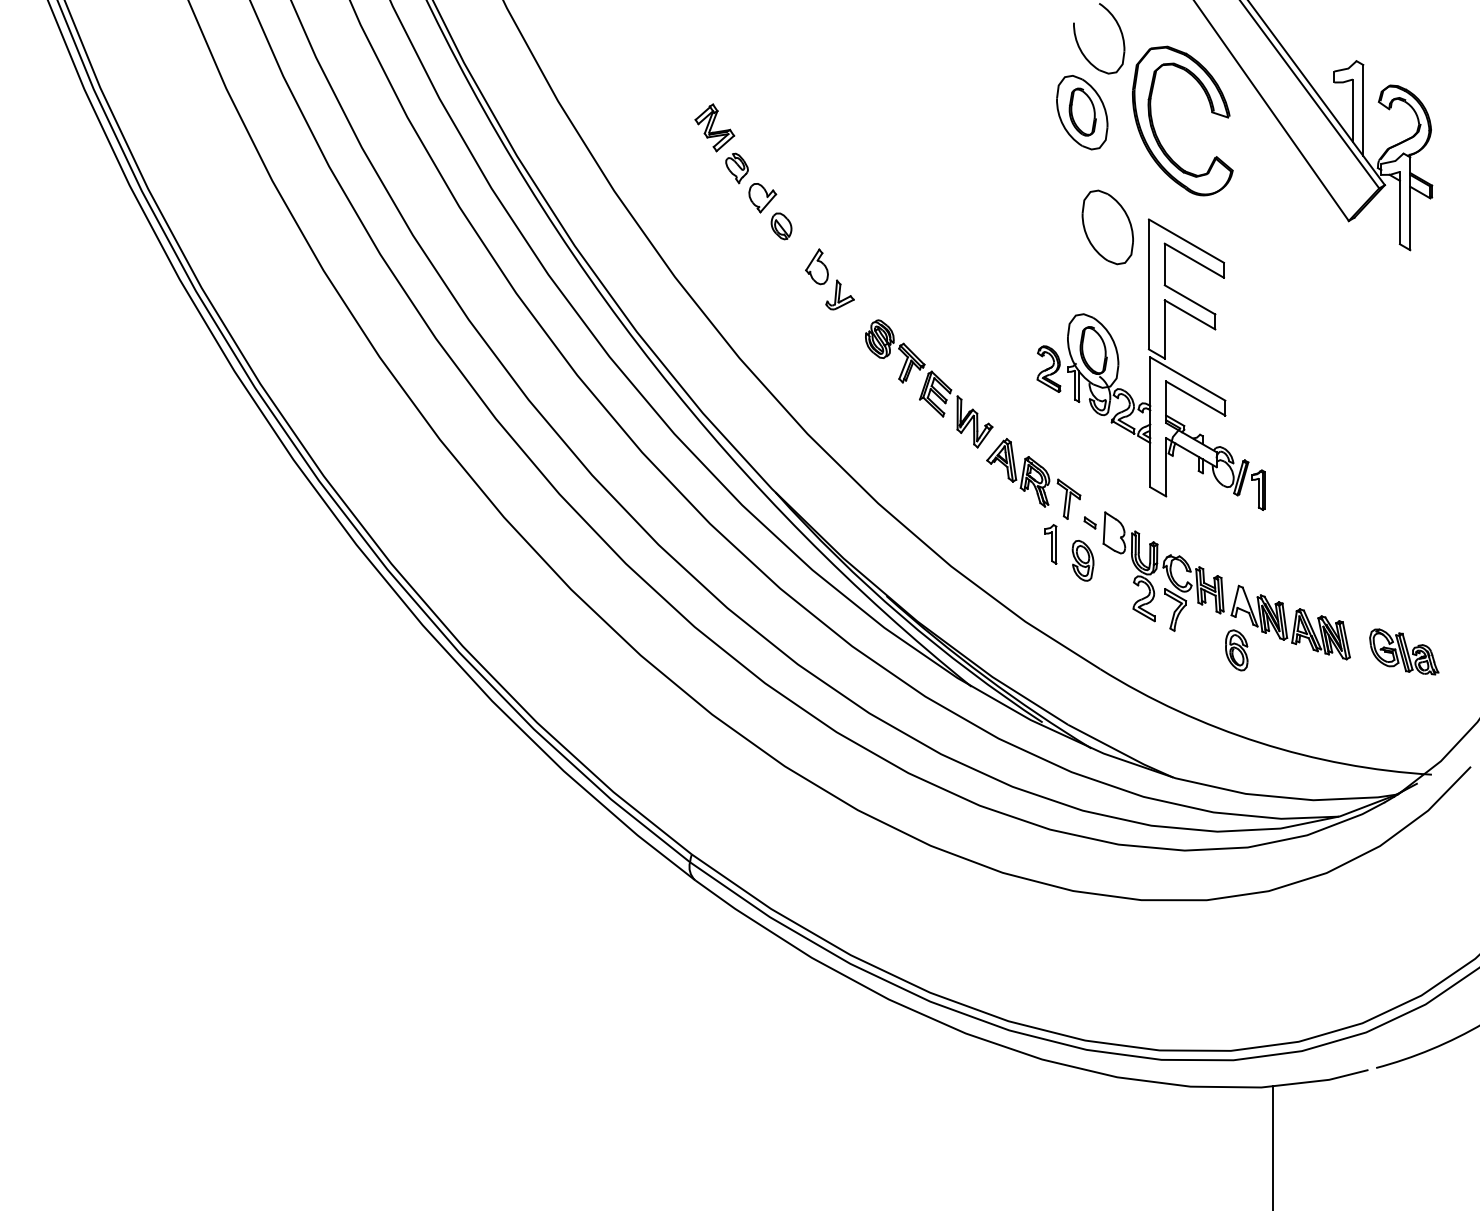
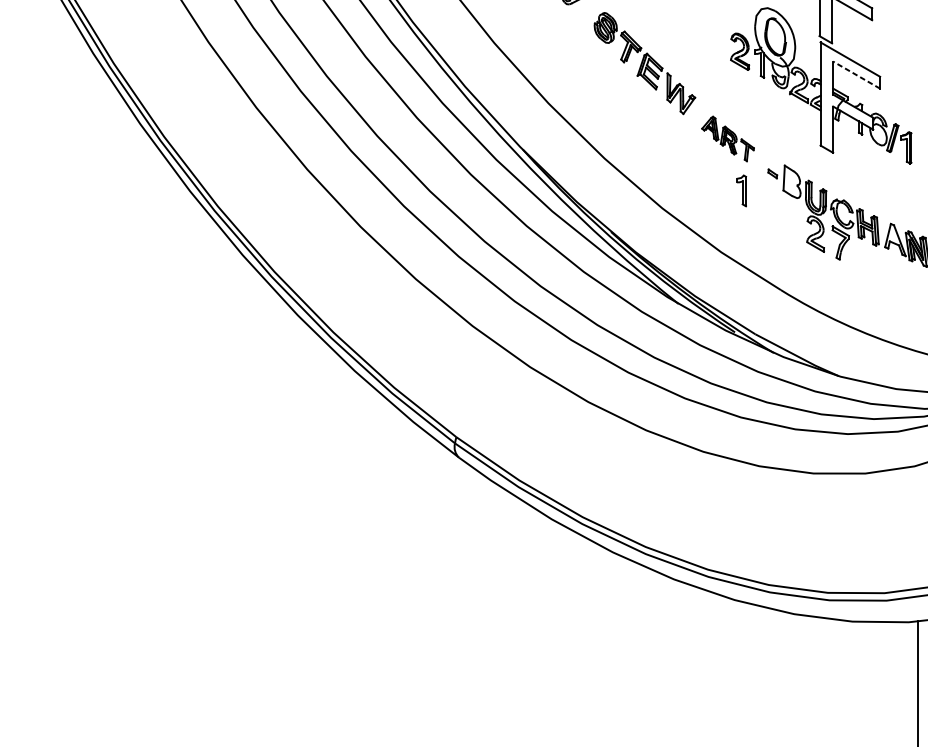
line: (1195, 398) -> (856, 75), solid -> dashed
part: (1033, 478) -> (727, 138), size x0.7
part: (1082, 560) -> (766, 203), removed
part: (1236, 650) -> (889, 275), removed

